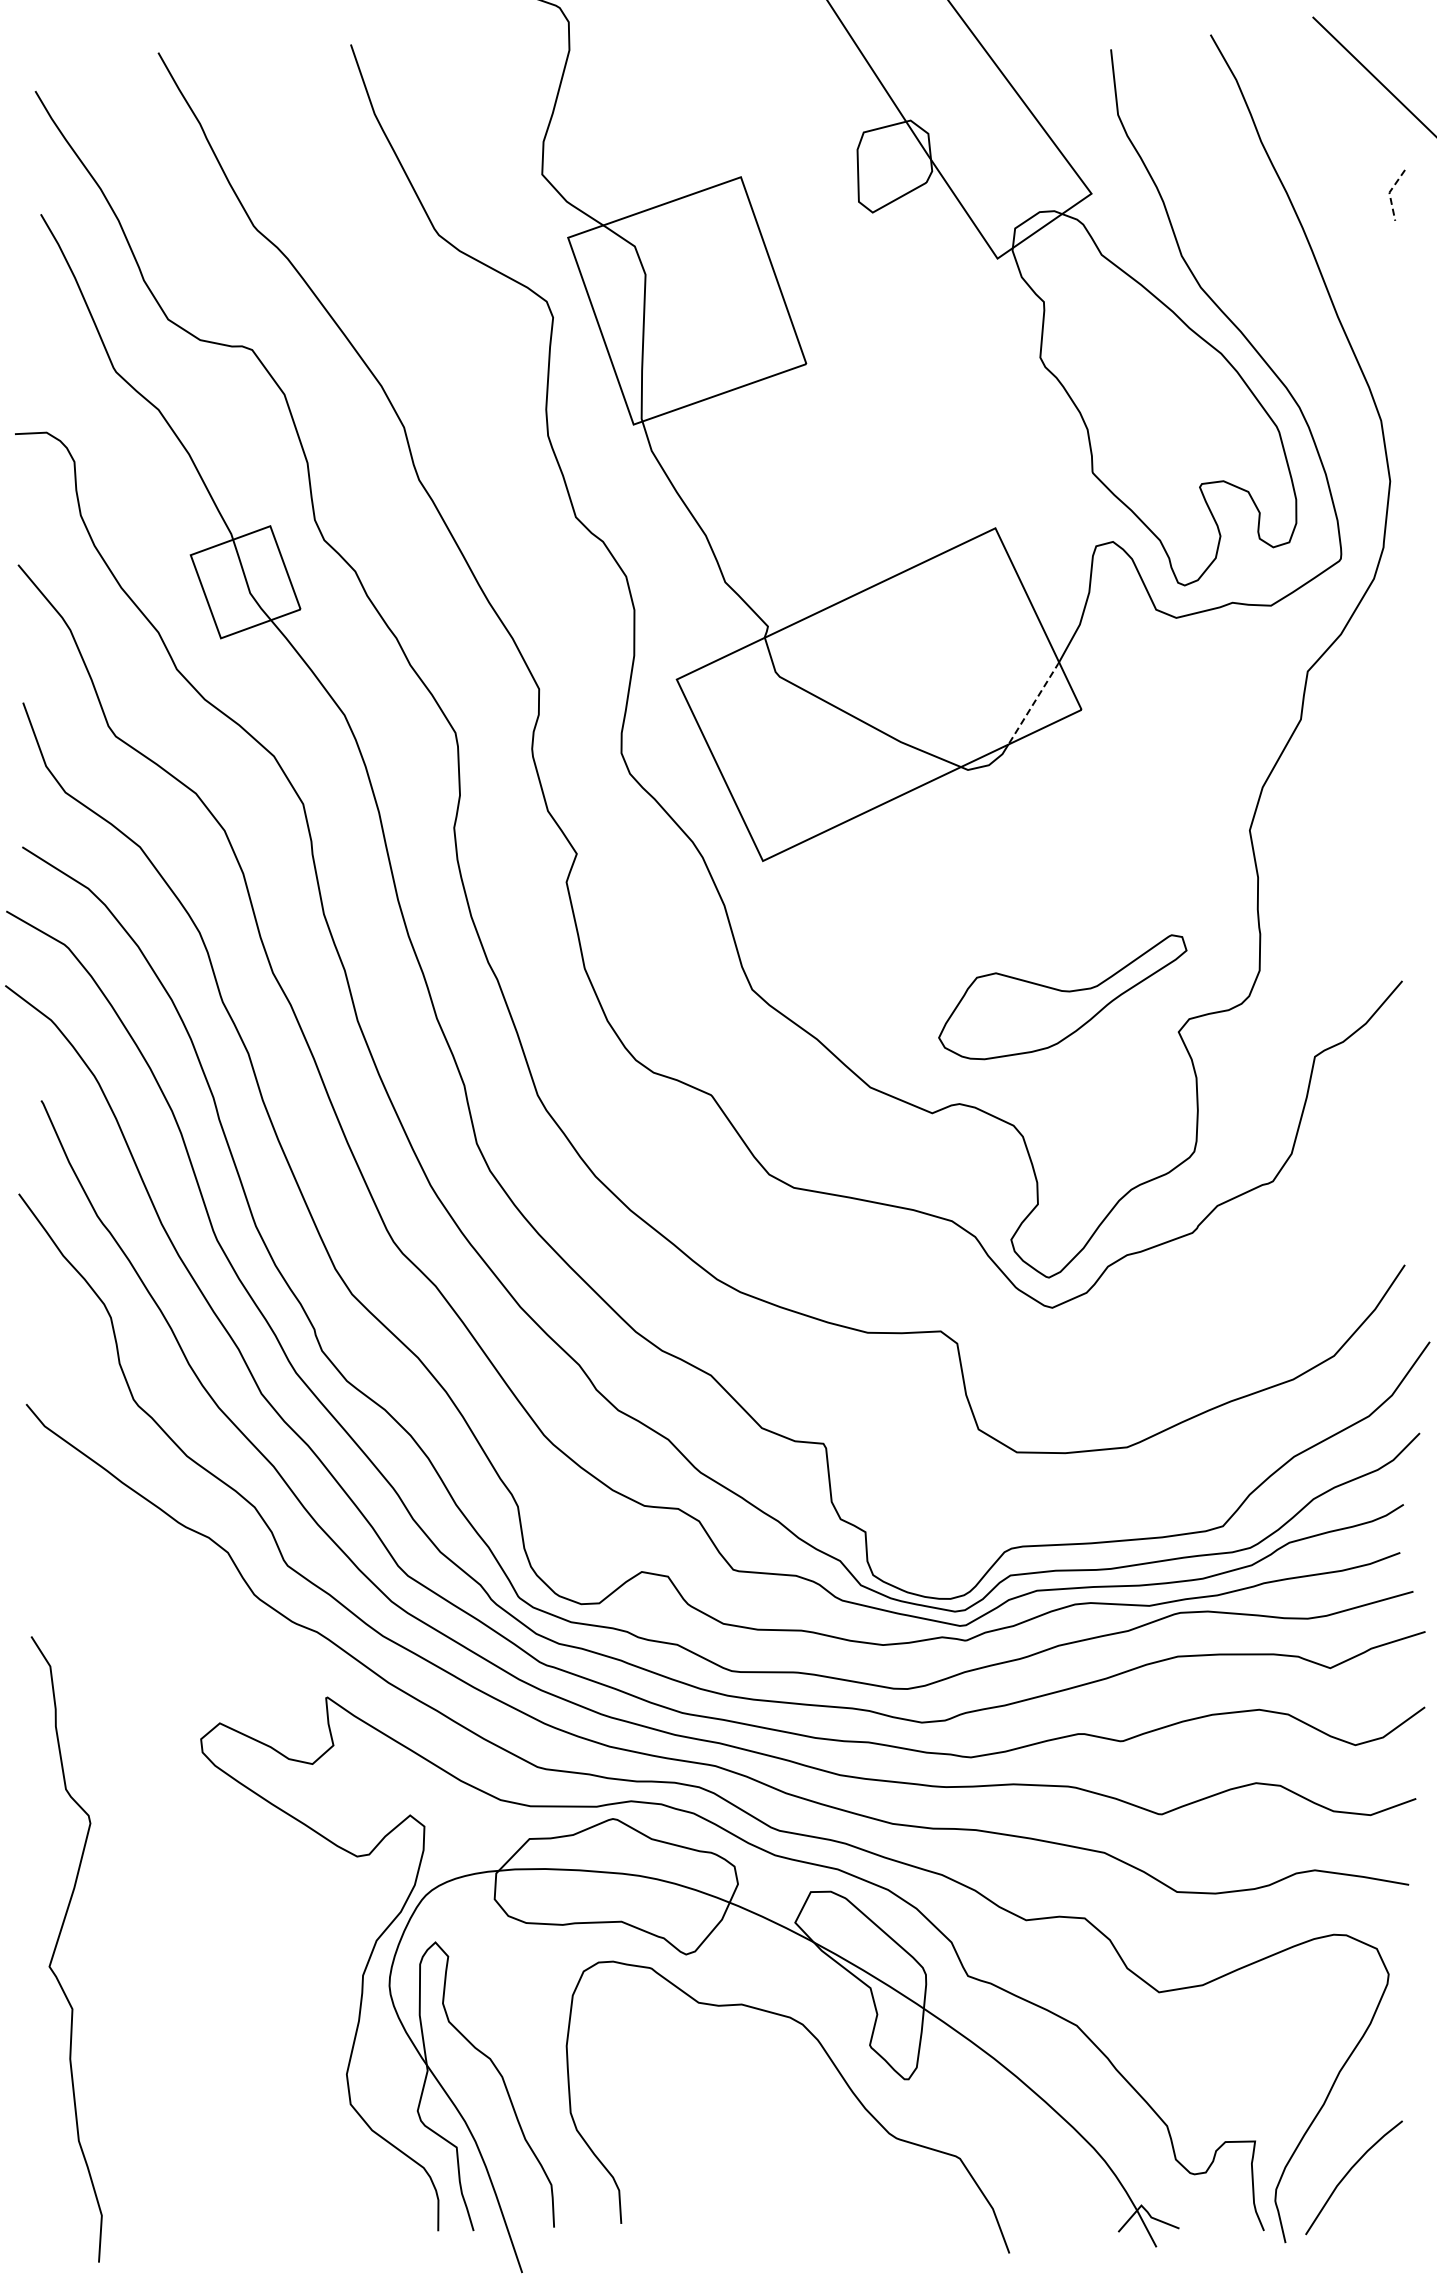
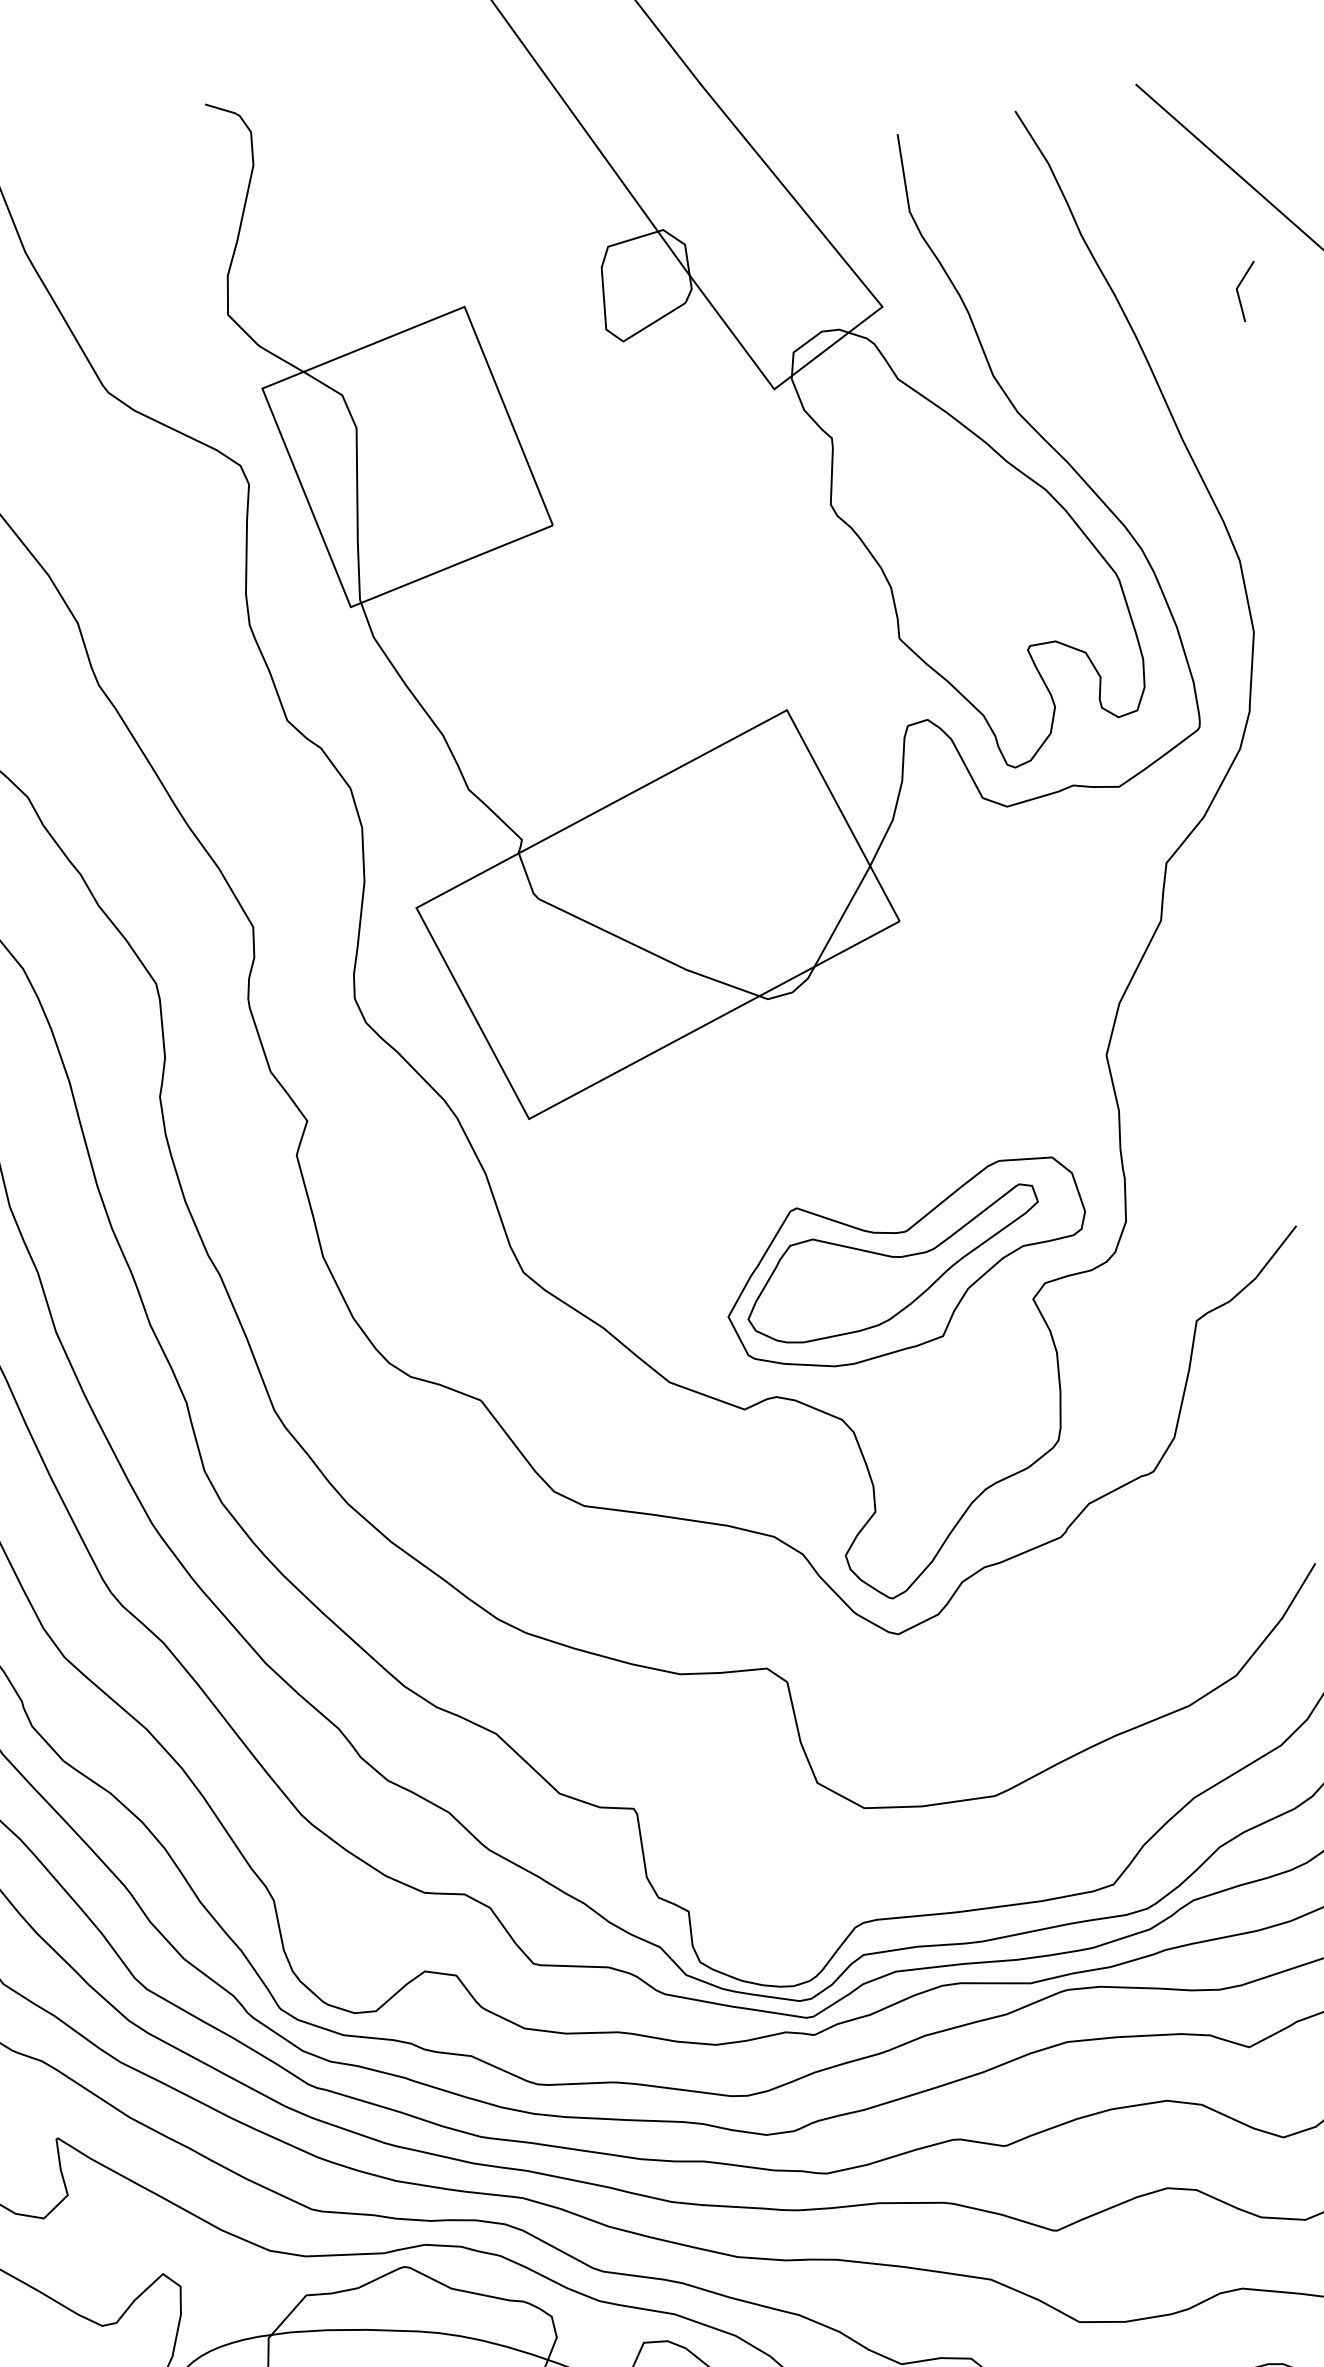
line: (1389, 192) -> (1236, 288), dashed -> solid
line: (1034, 703) -> (843, 916), dashed -> solid
part: (1073, 997) -> (906, 1263), added

